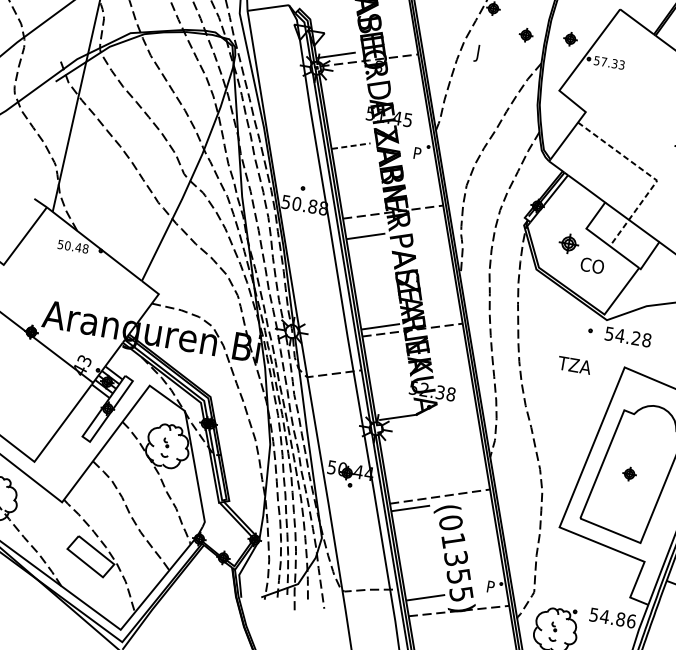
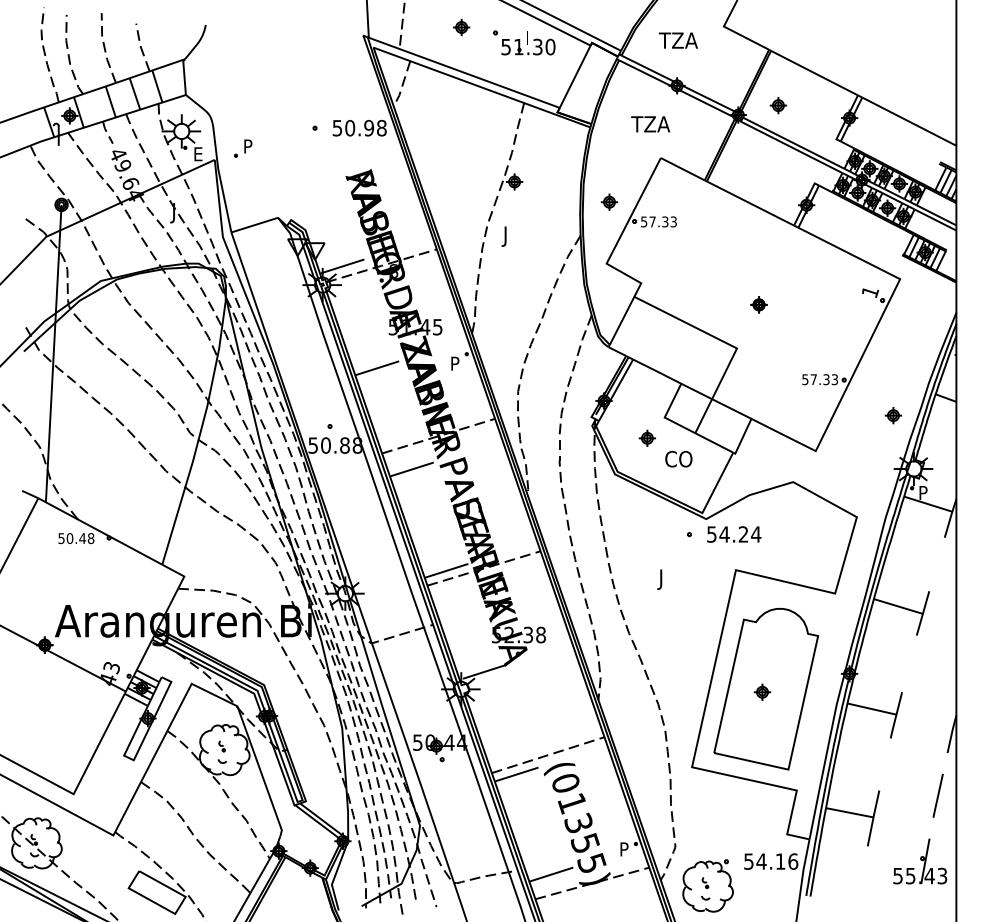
part: (526, 34) -> (557, 205), removed
line: (351, 146) -> (377, 368), dashed -> solid
line: (651, 176) -> (729, 344), dashed -> solid
part: (568, 242) -> (646, 437), size x0.71
text: (647, 340) -> (756, 534), 54.28 -> 54.24
text: (574, 366) -> (677, 579), TZA -> J
text: (620, 619) -> (780, 861), 54.86 -> 54.16

